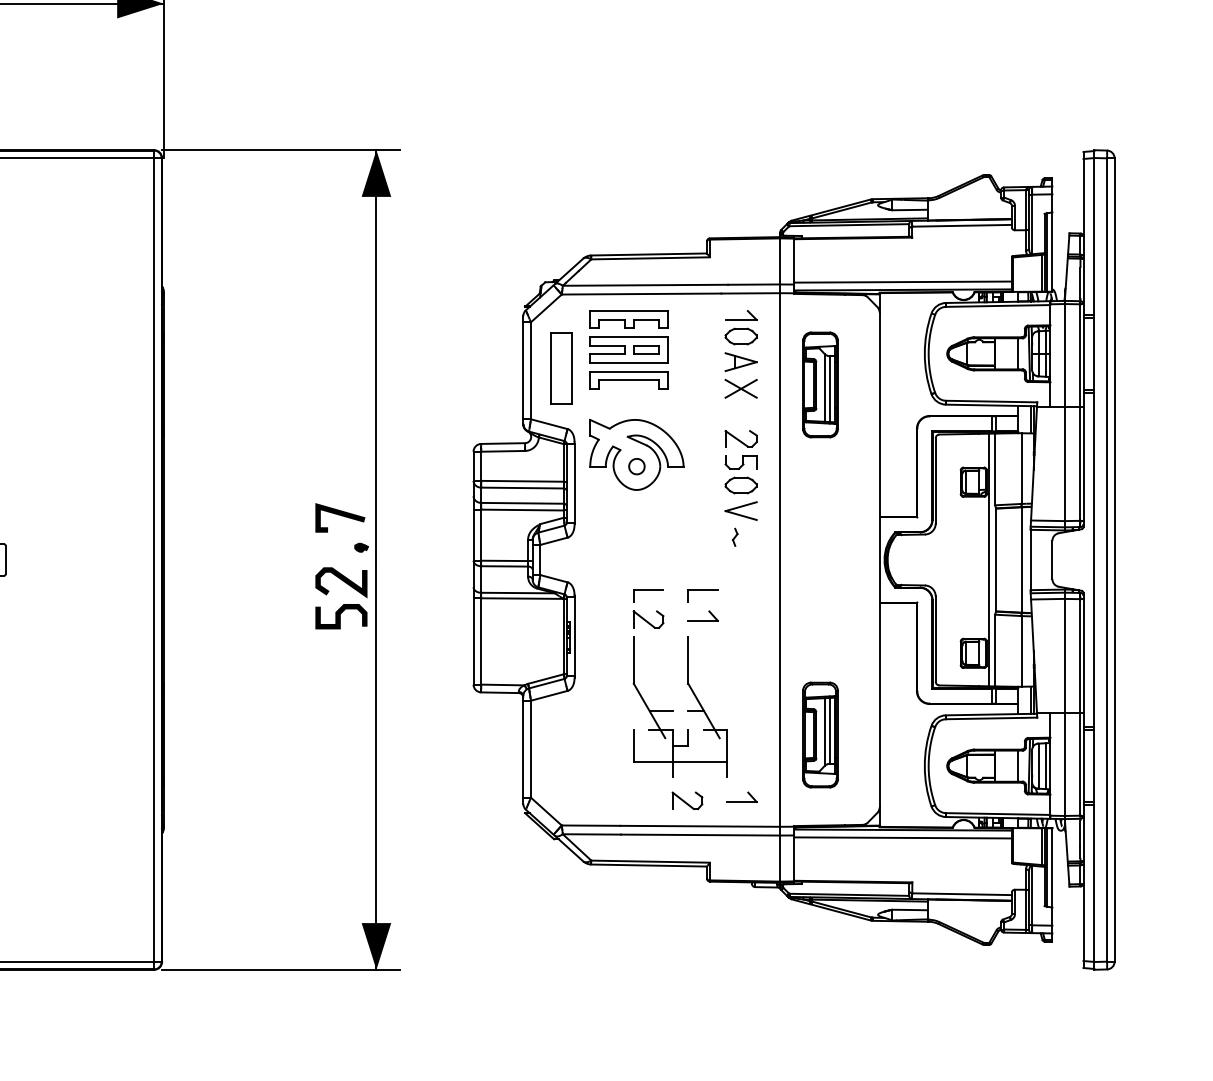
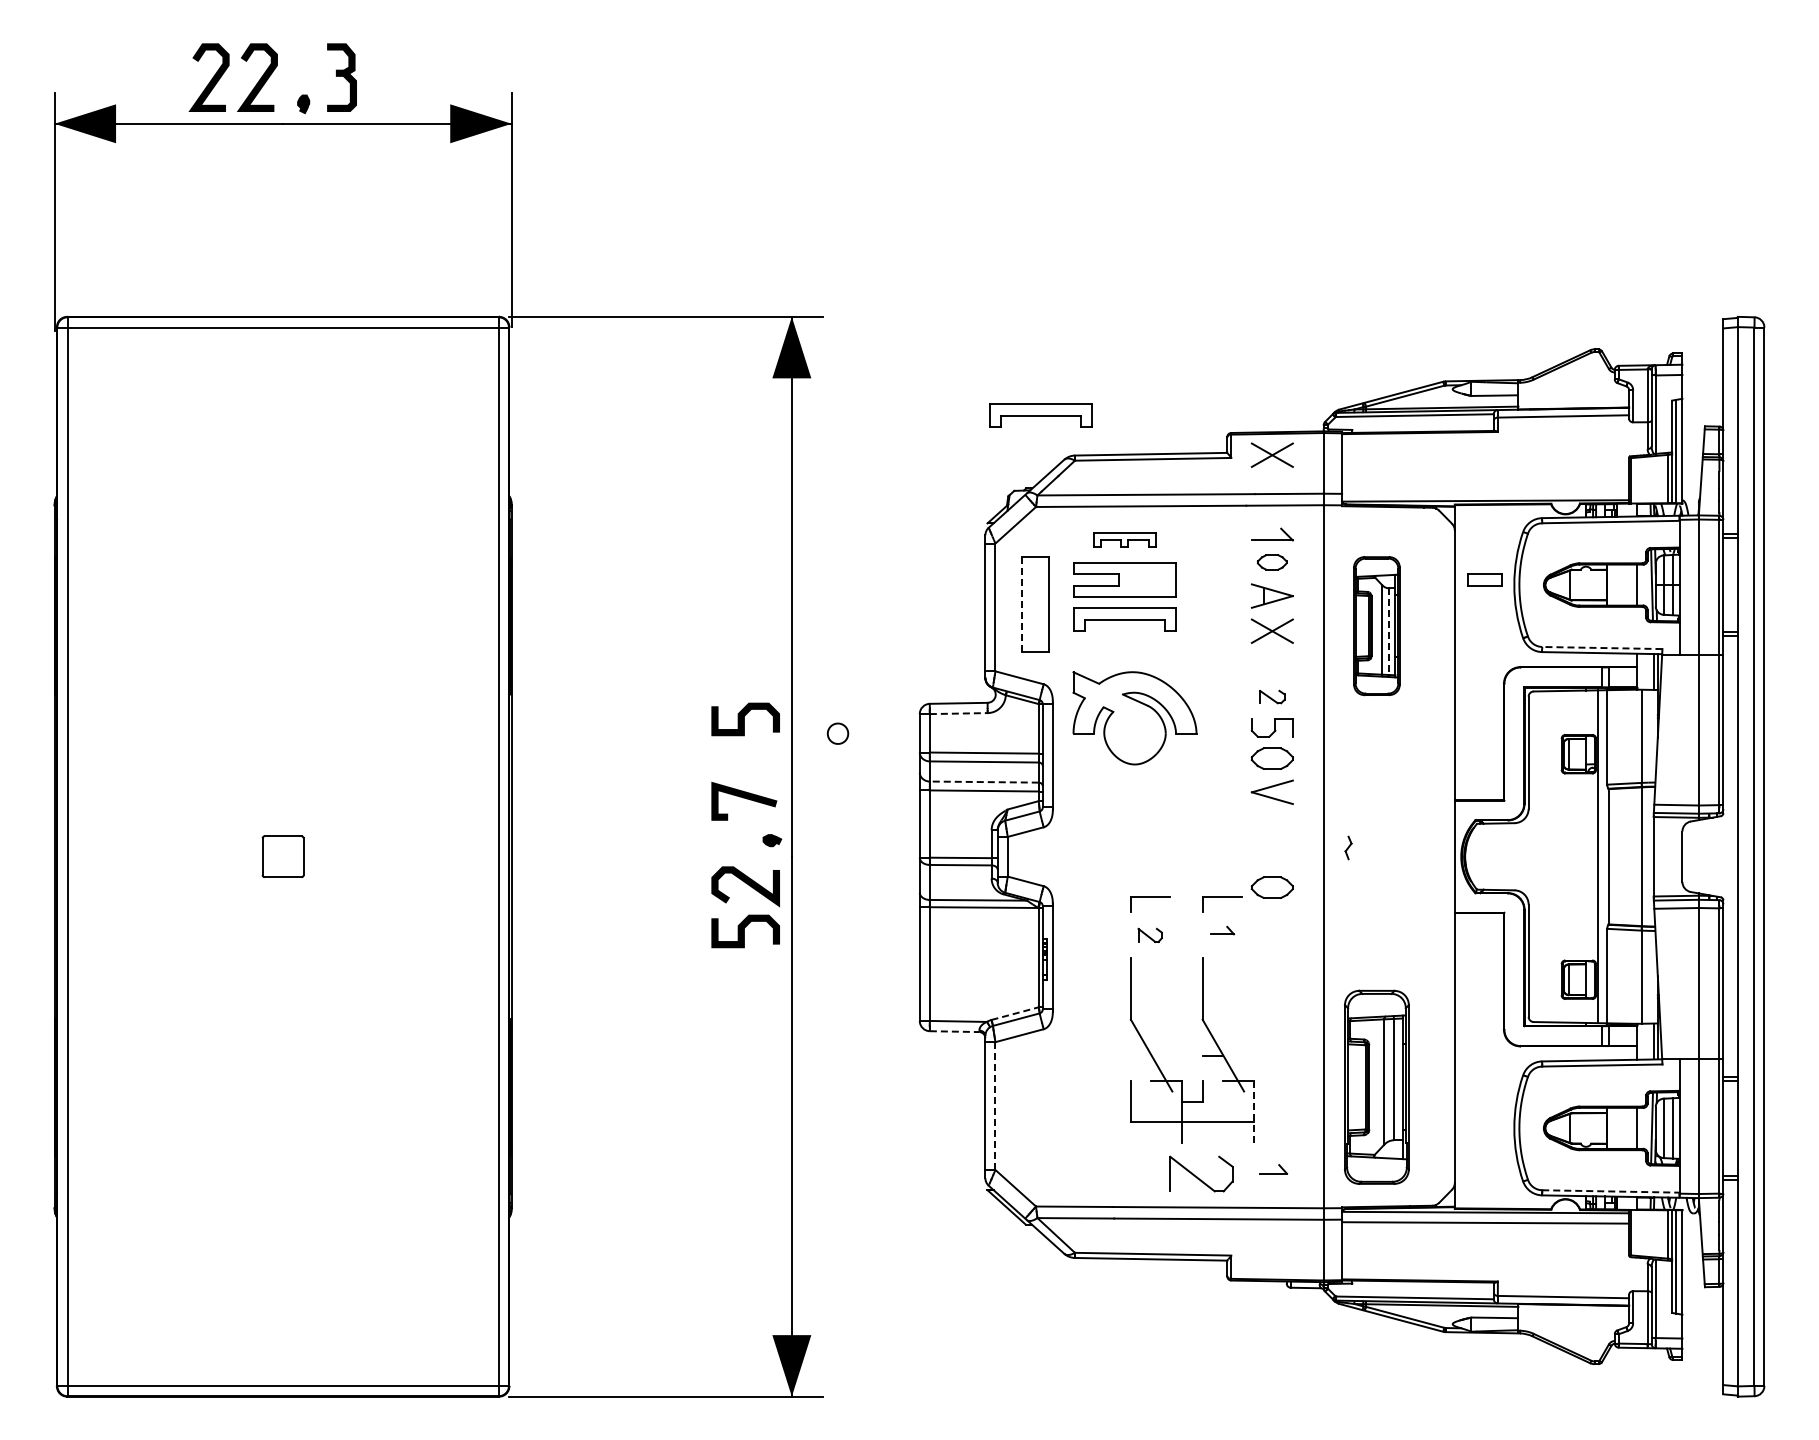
part: (565, 225) -> (1040, 415), added
part: (740, 254) -> (1271, 454), added
line: (902, 282) -> (1485, 490), removed
part: (628, 319) -> (1124, 540), size x0.6
part: (740, 336) -> (1271, 562), size x0.7
part: (646, 349) -> (1484, 579), moved
line: (551, 368) -> (1022, 604), solid -> dashed
line: (830, 389) -> (1389, 632), solid -> dashed
line: (990, 401) -> (1601, 648), solid -> dashed
part: (741, 438) -> (1272, 696), size x0.6
line: (502, 451) -> (958, 713), solid -> dashed
curve: (340, 455) -> (744, 719), added
part: (636, 466) -> (837, 733), moved
line: (521, 503) -> (983, 782), solid -> dashed
part: (735, 537) -> (1348, 847), moved
part: (740, 583) -> (1271, 887), added
part: (703, 615) -> (1222, 930), size x0.6
part: (647, 619) -> (1149, 935), size x0.6
line: (546, 678) -> (1015, 1013), solid -> dashed
line: (499, 692) -> (954, 1031), solid -> dashed
line: (660, 710) -> (1166, 1055), removed
part: (820, 735) -> (1376, 1087), size x1.4
line: (531, 749) -> (995, 1106), solid -> dashed
line: (726, 754) -> (1253, 1112), solid -> dashed
part: (742, 797) -> (1273, 1169), size x0.7
part: (687, 800) -> (1201, 1173), size x1.6
line: (997, 814) -> (1610, 1191), solid -> dashed

